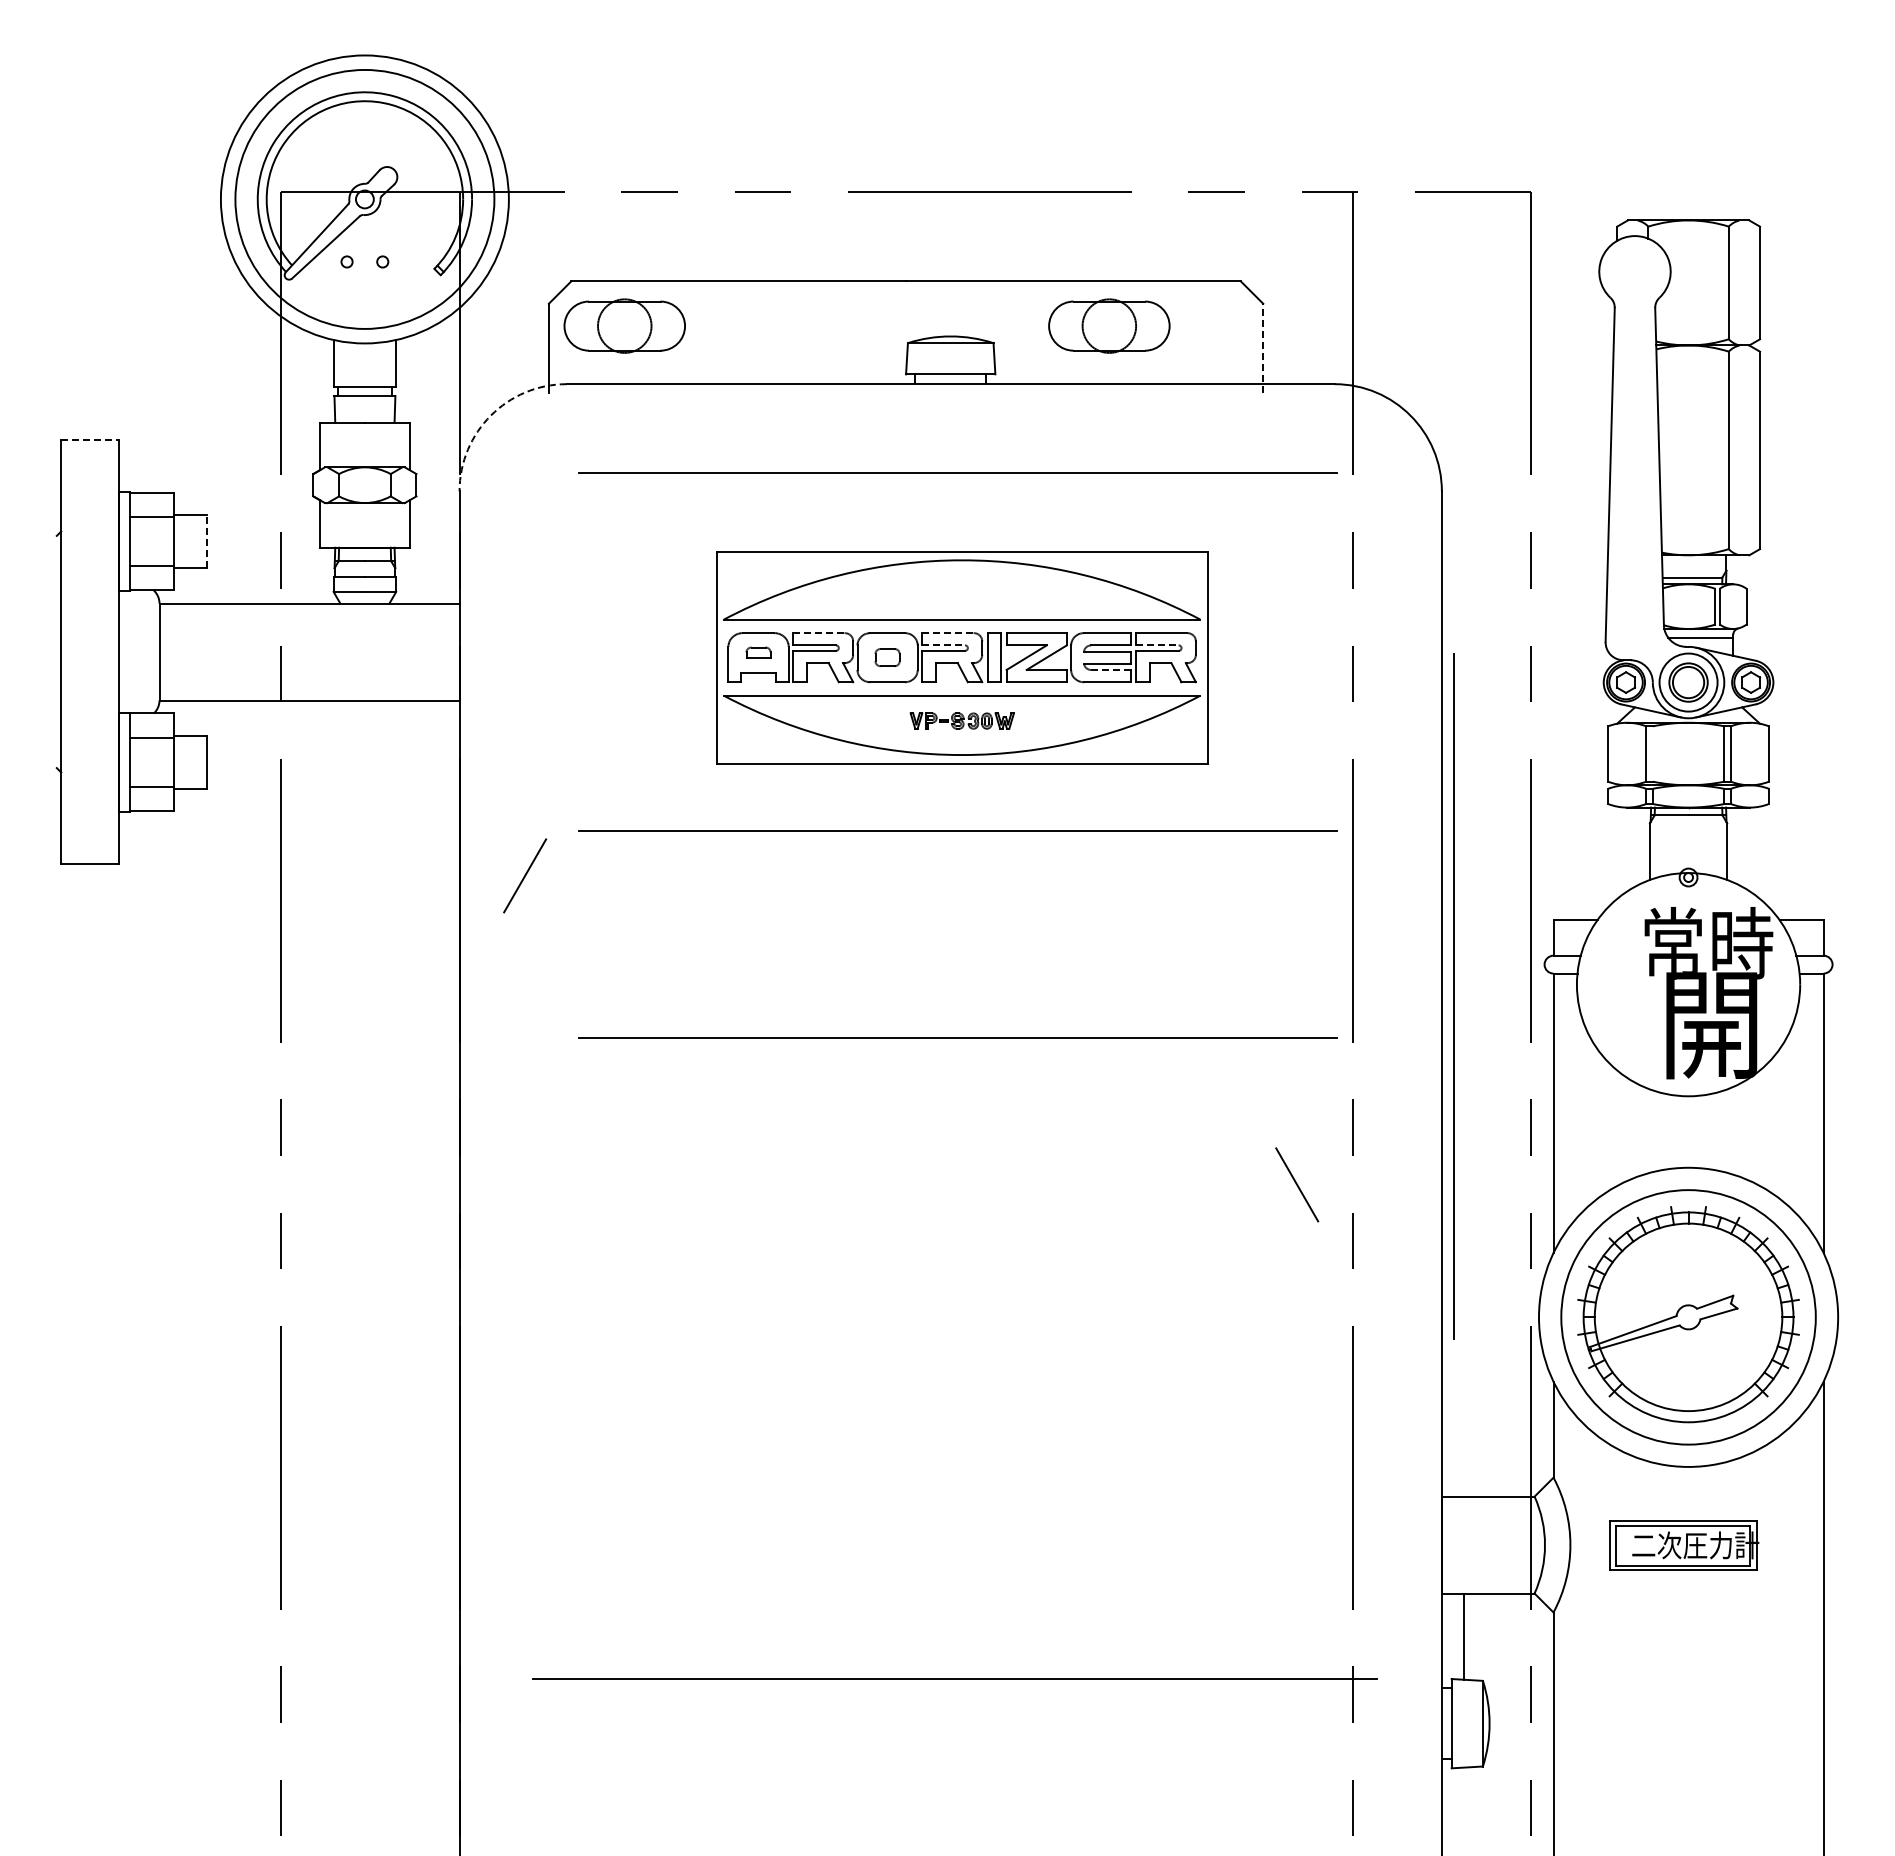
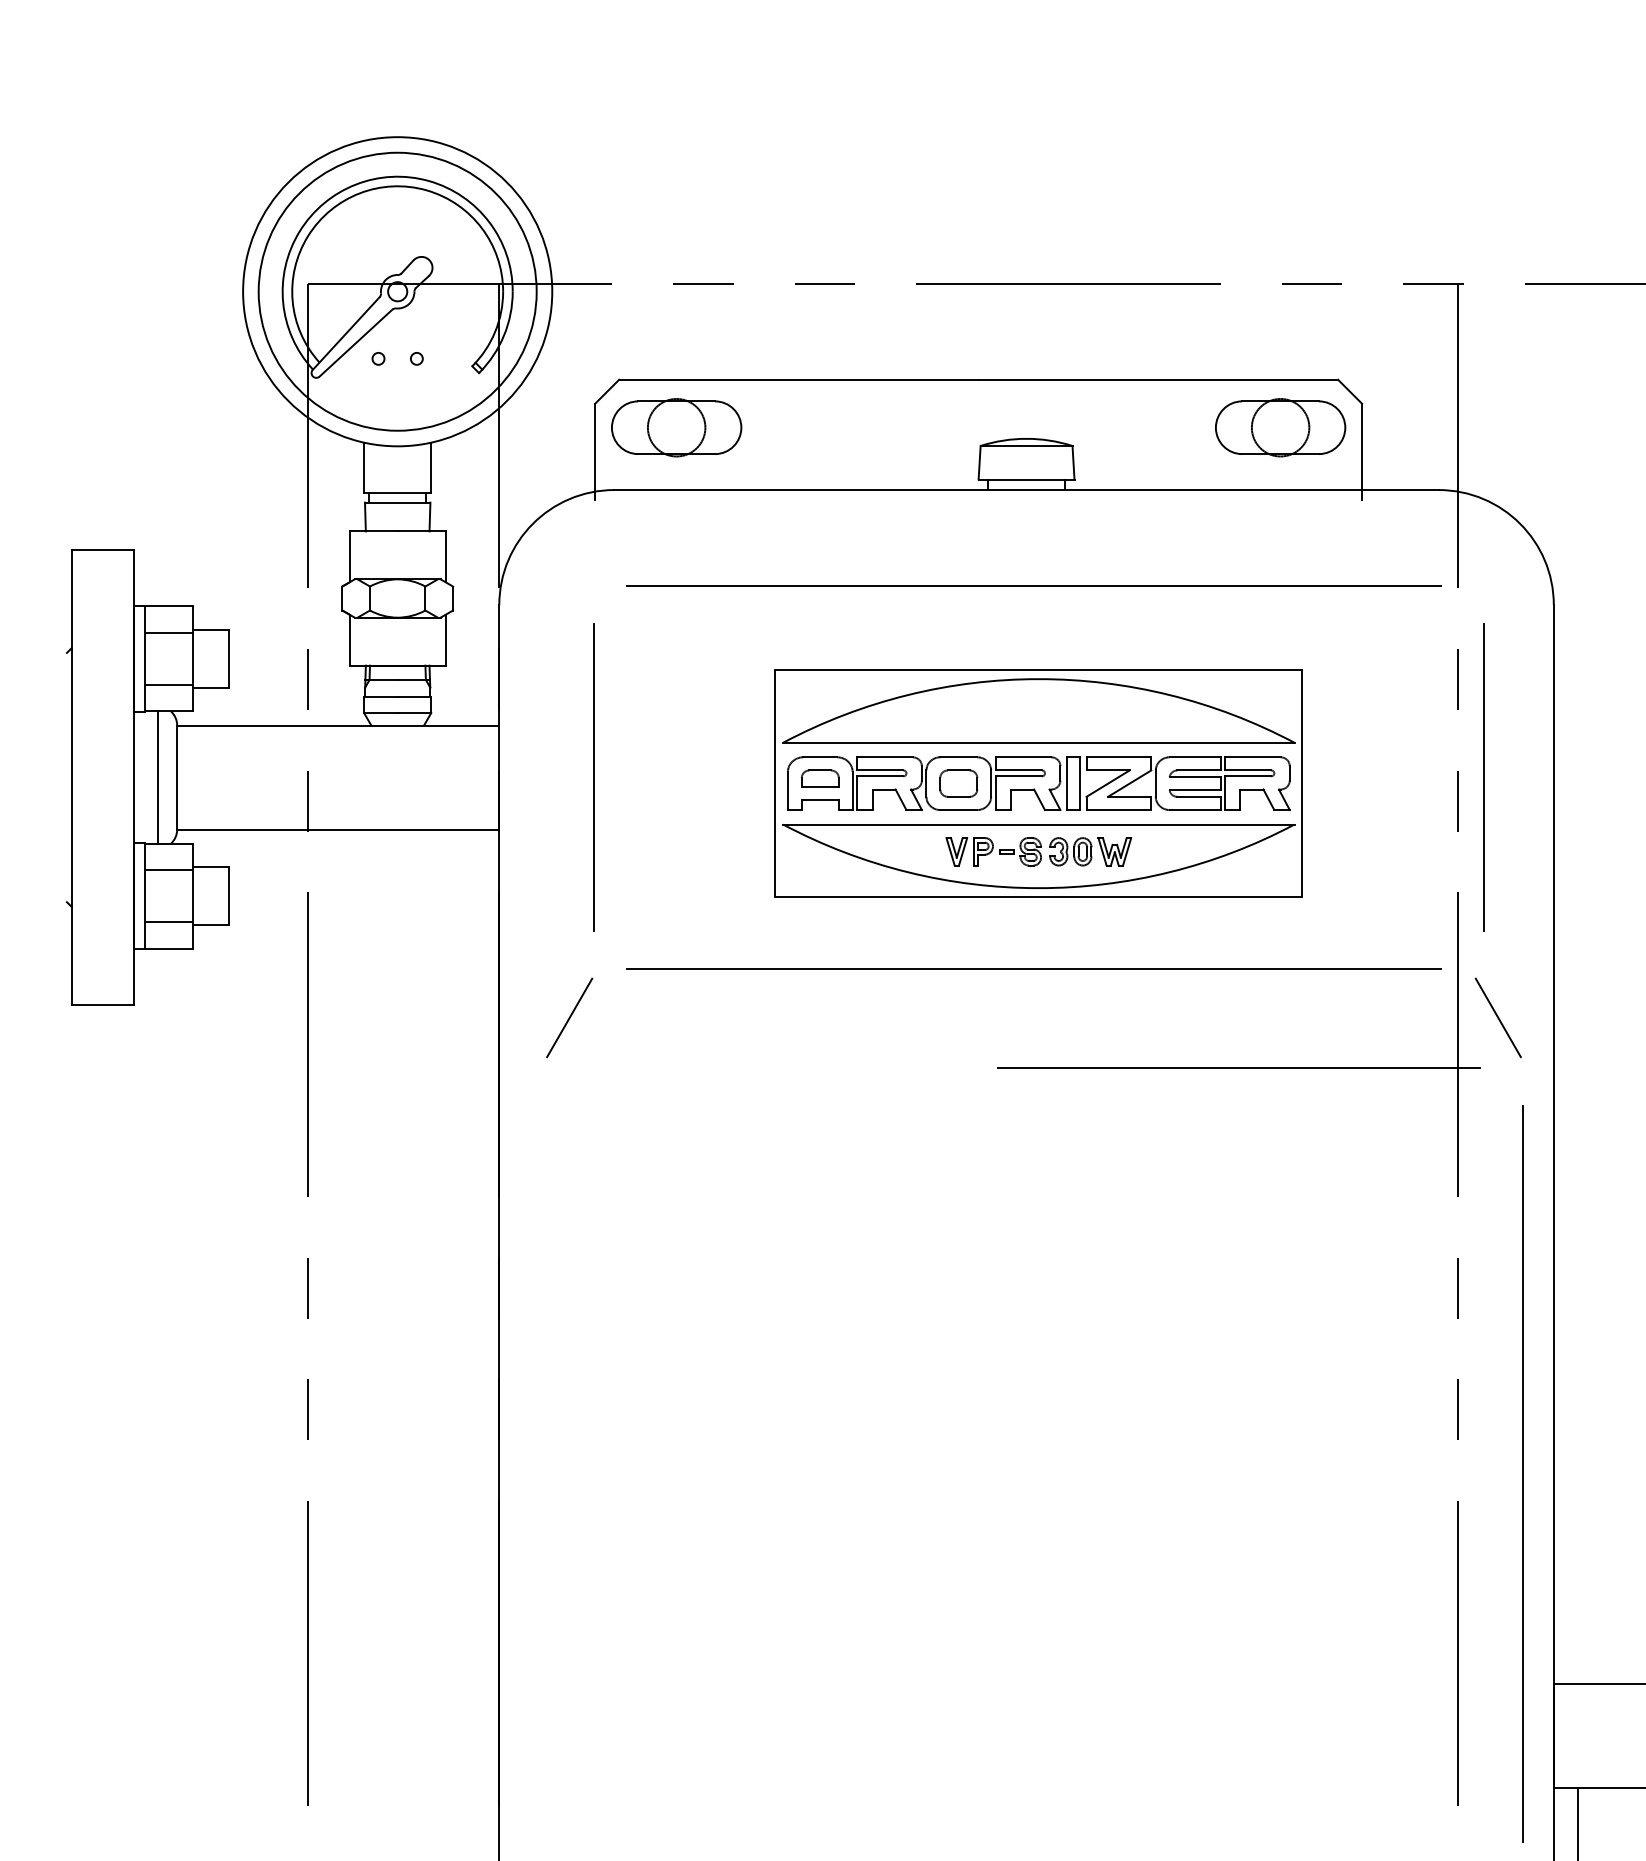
part: (1109, 325) -> (1280, 427), moved
line: (1263, 348) -> (1362, 451), dashed -> solid
arc: (490, 415) -> (532, 523), dashed -> solid
line: (90, 439) -> (103, 549), dashed -> solid
line: (207, 541) -> (228, 658), dashed -> solid
line: (818, 633) -> (884, 757), dashed -> solid
line: (947, 633) -> (1023, 757), dashed -> solid
line: (943, 645) -> (1018, 770), dashed -> solid
line: (1157, 645) -> (1248, 770), dashed -> solid
line: (141, 651) -> (157, 777), added
line: (547, 651) -> (593, 777), added
line: (1376, 651) -> (1483, 777), added
part: (758, 652) -> (820, 778), size x1.43
part: (887, 657) -> (958, 783), size x1.43
line: (1111, 669) -> (1199, 796), dashed -> solid
part: (962, 720) -> (1039, 851), size x1.67
line: (1147, 922) -> (1237, 1067), added
line: (1453, 996) -> (1522, 1473), moved
line: (957, 1037) -> (1033, 1191), removed
line: (1297, 1184) -> (1498, 1017), moved

